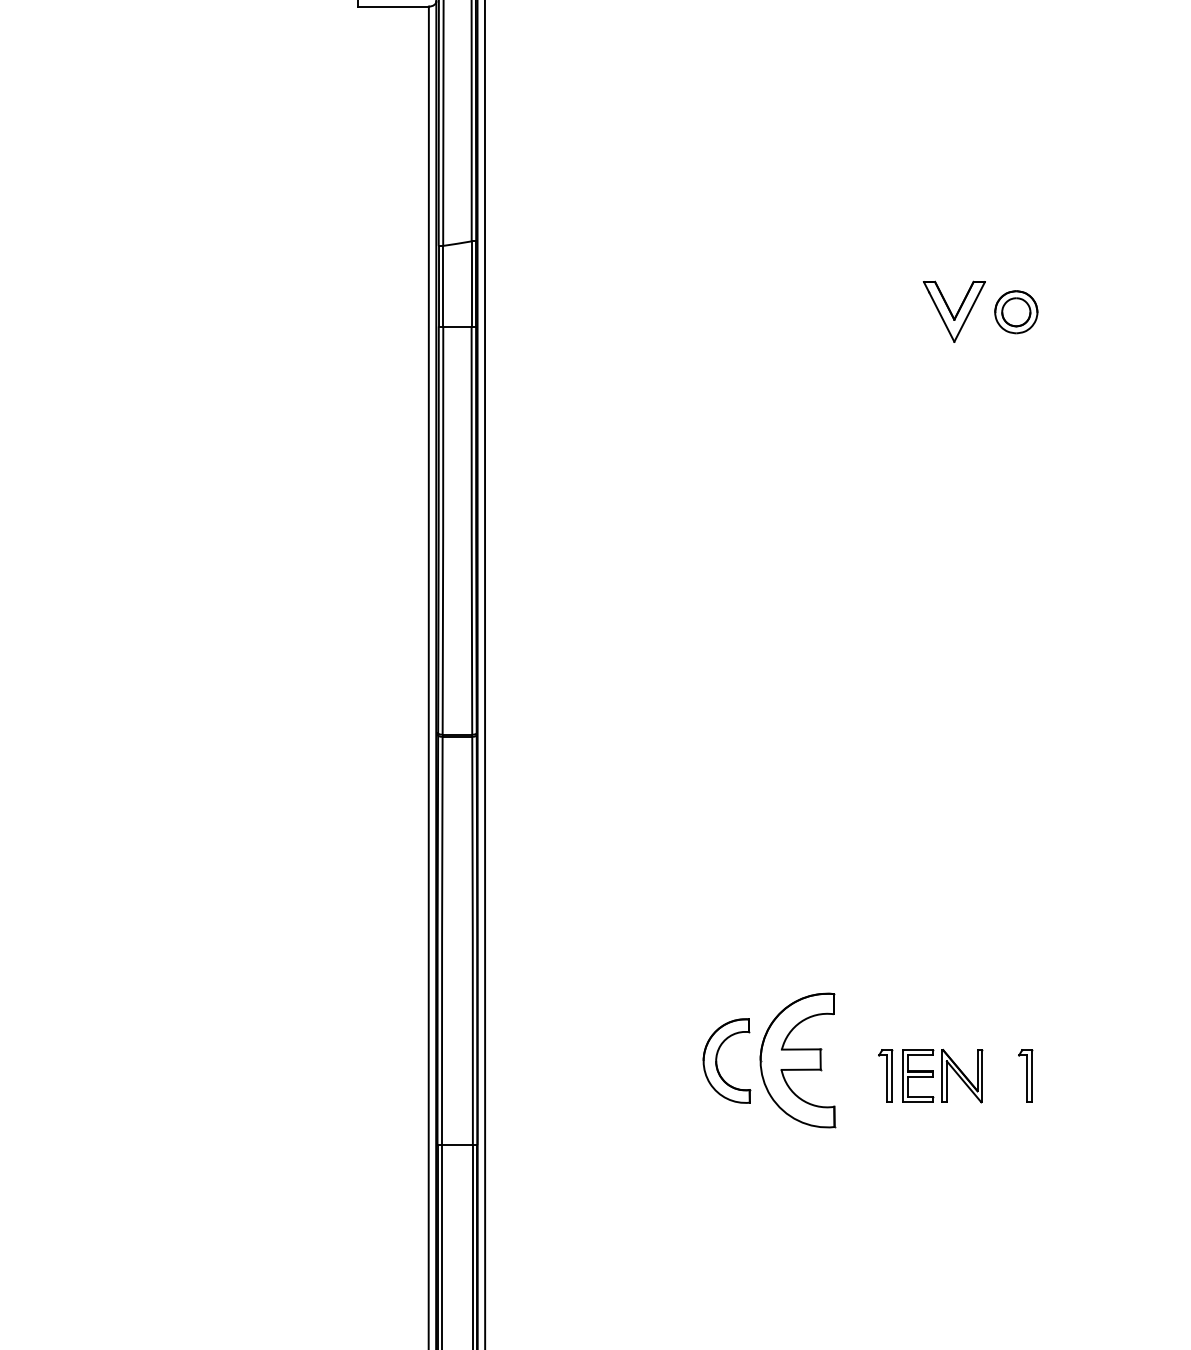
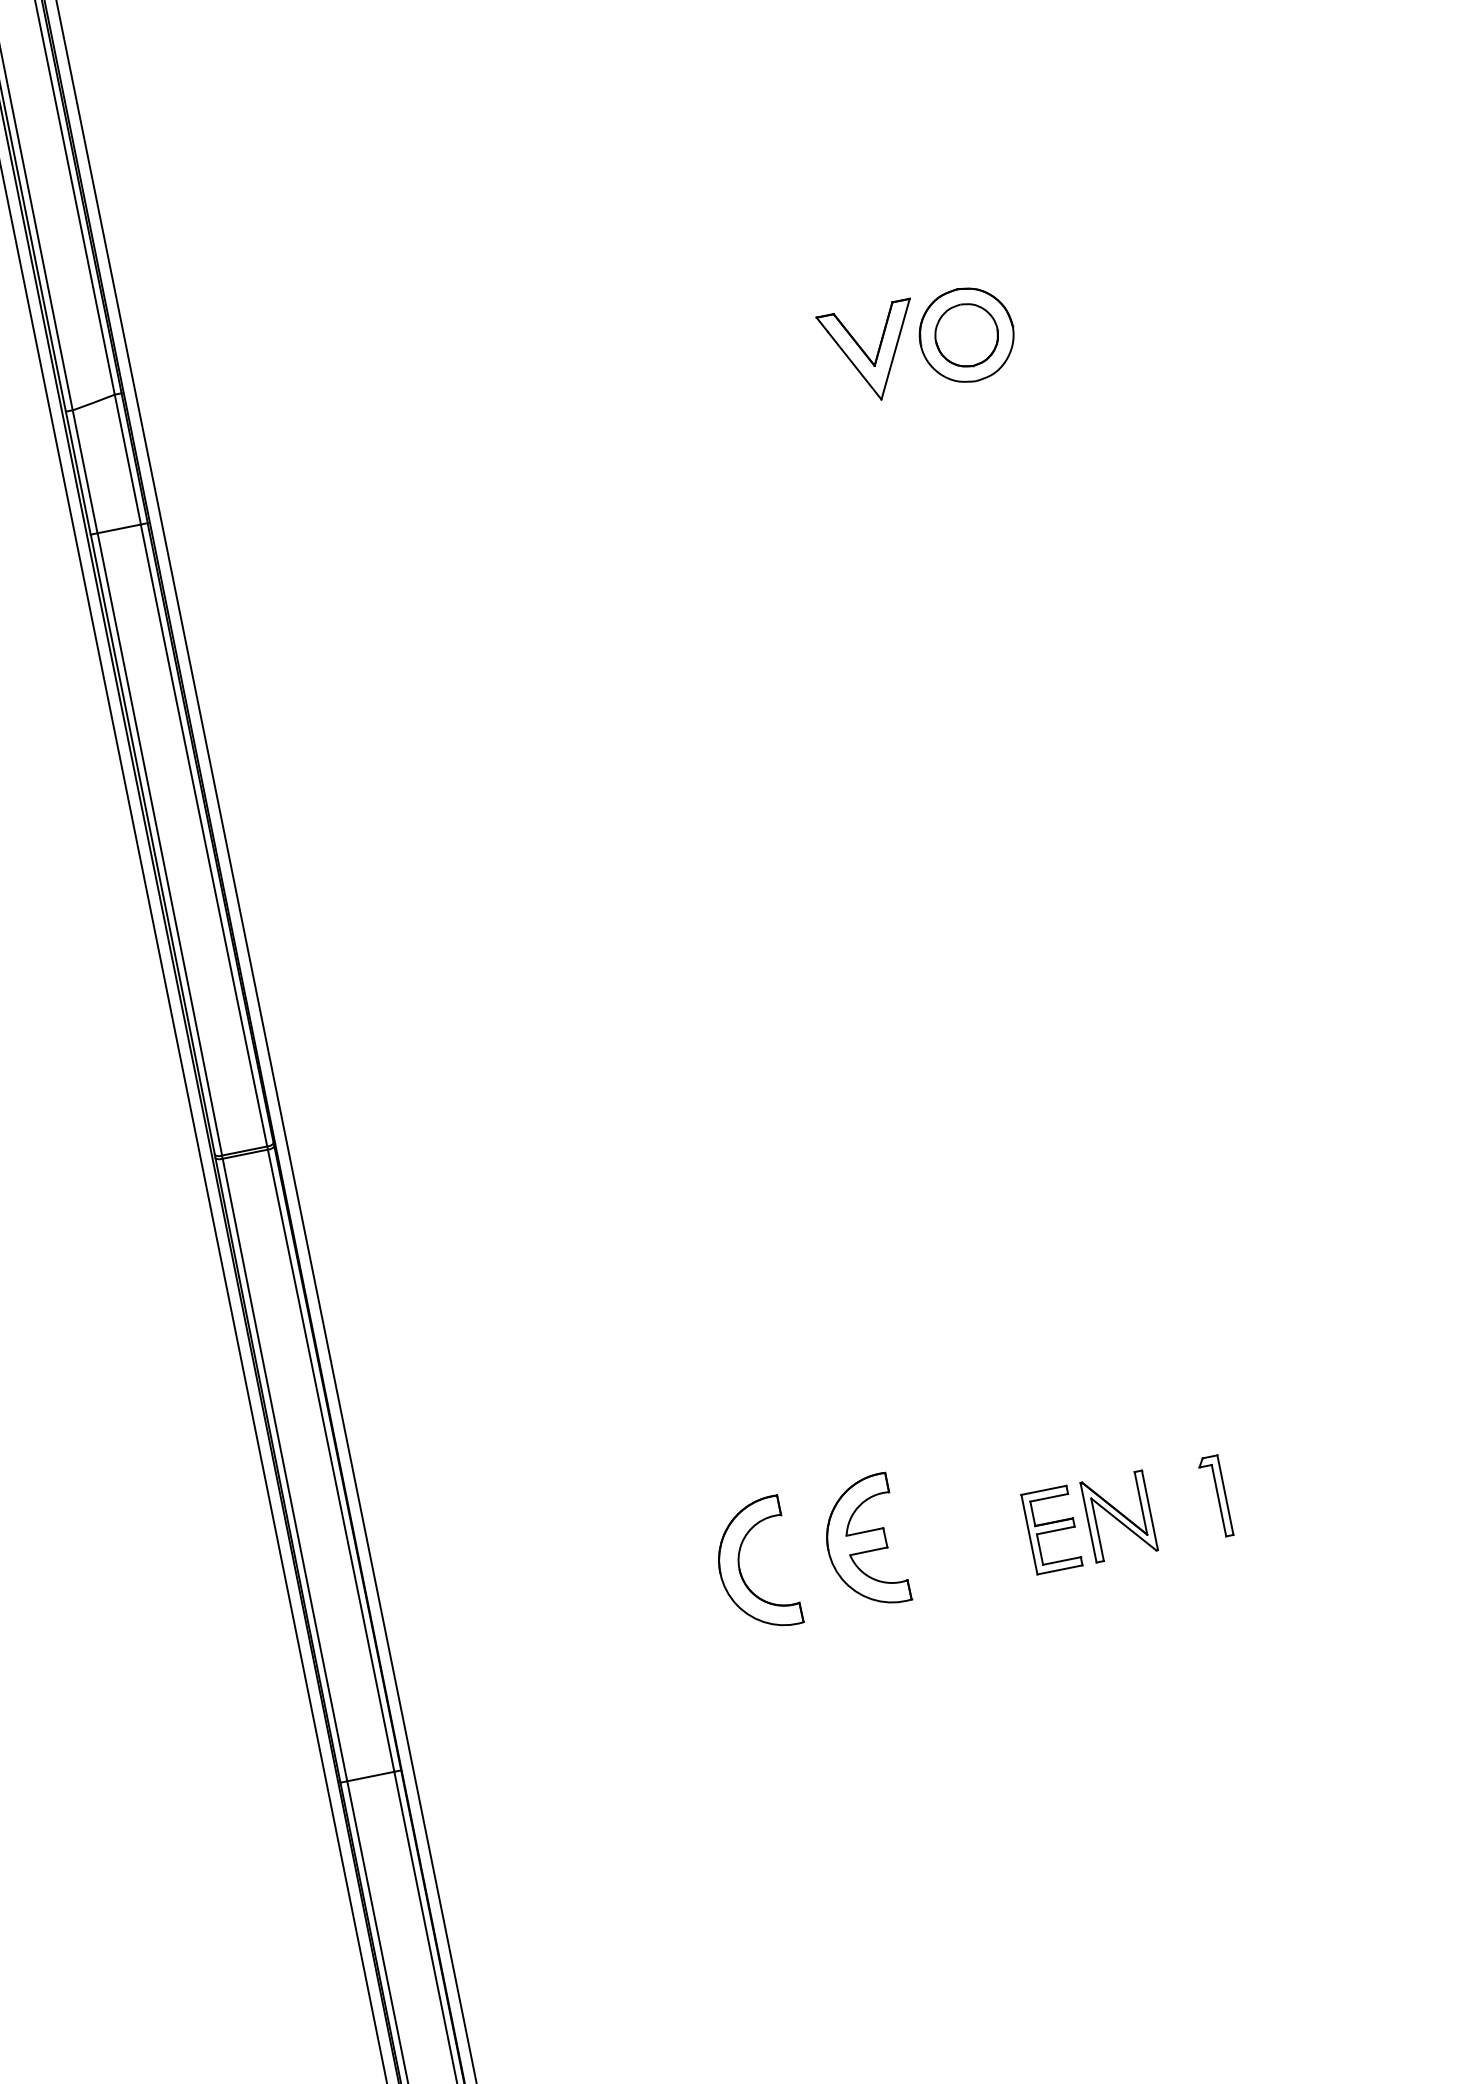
part: (1016, 312) -> (967, 335), size x1.43
part: (797, 1060) -> (863, 1543), size x0.62
part: (885, 1075) -> (1002, 1539), removed

